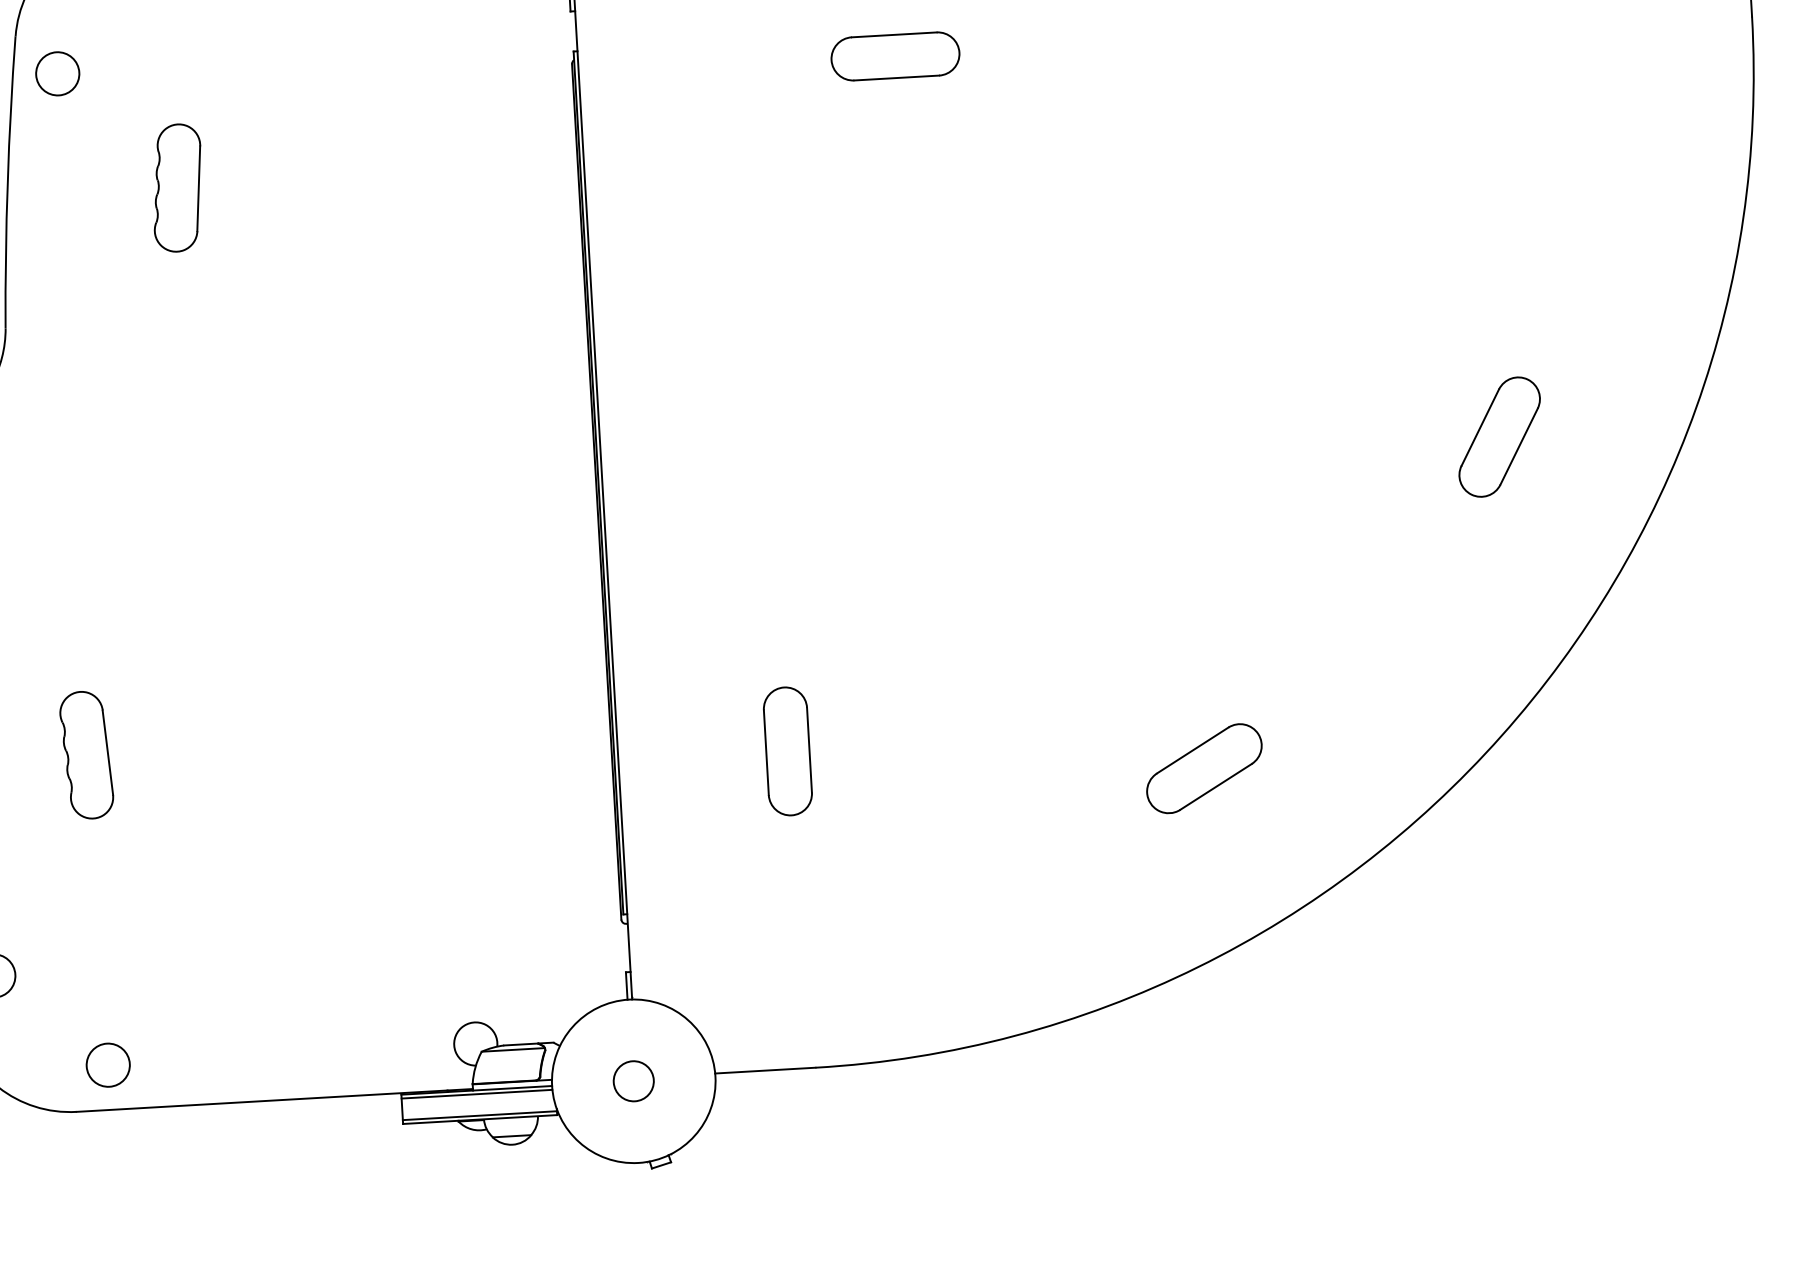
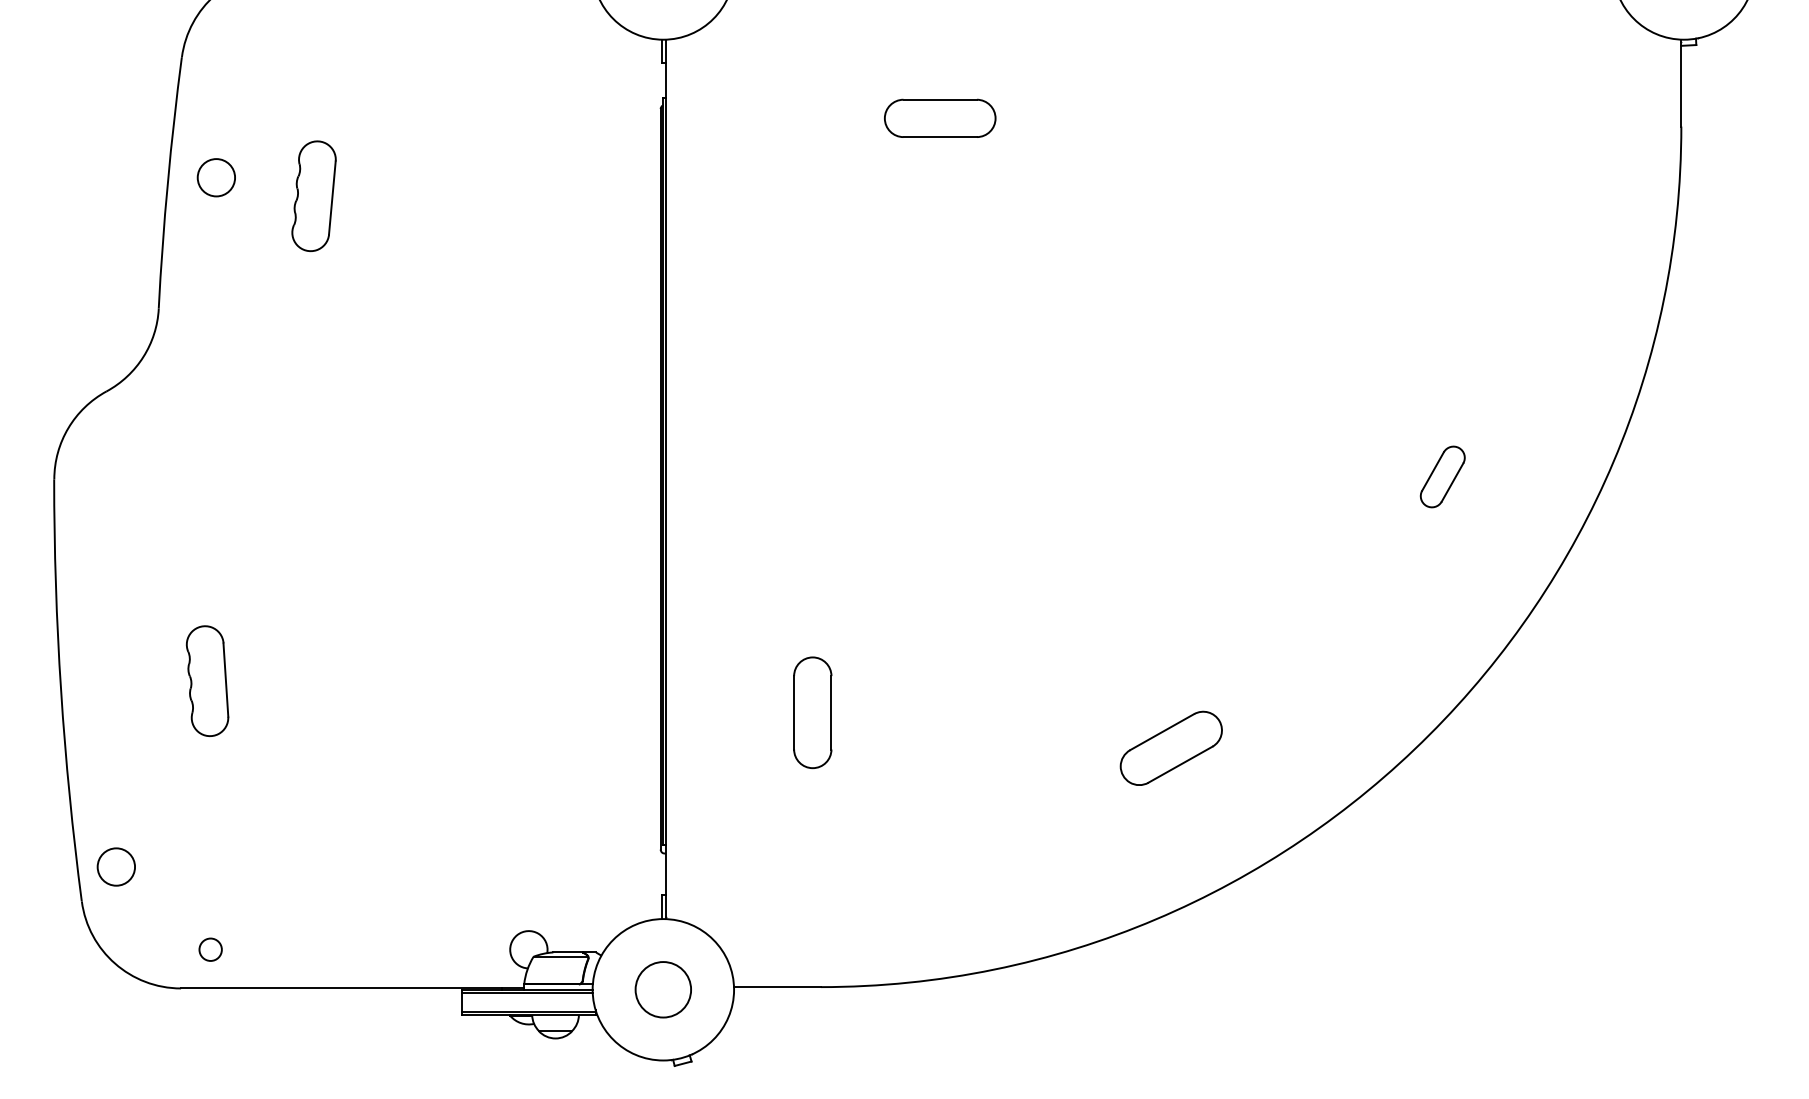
circle: (56, 73) -> (215, 177), moved
part: (1499, 436) -> (1442, 476), size x0.6
circle: (108, 1064) -> (210, 949), size x0.6
circle: (633, 1080) -> (663, 989), size x1.6

